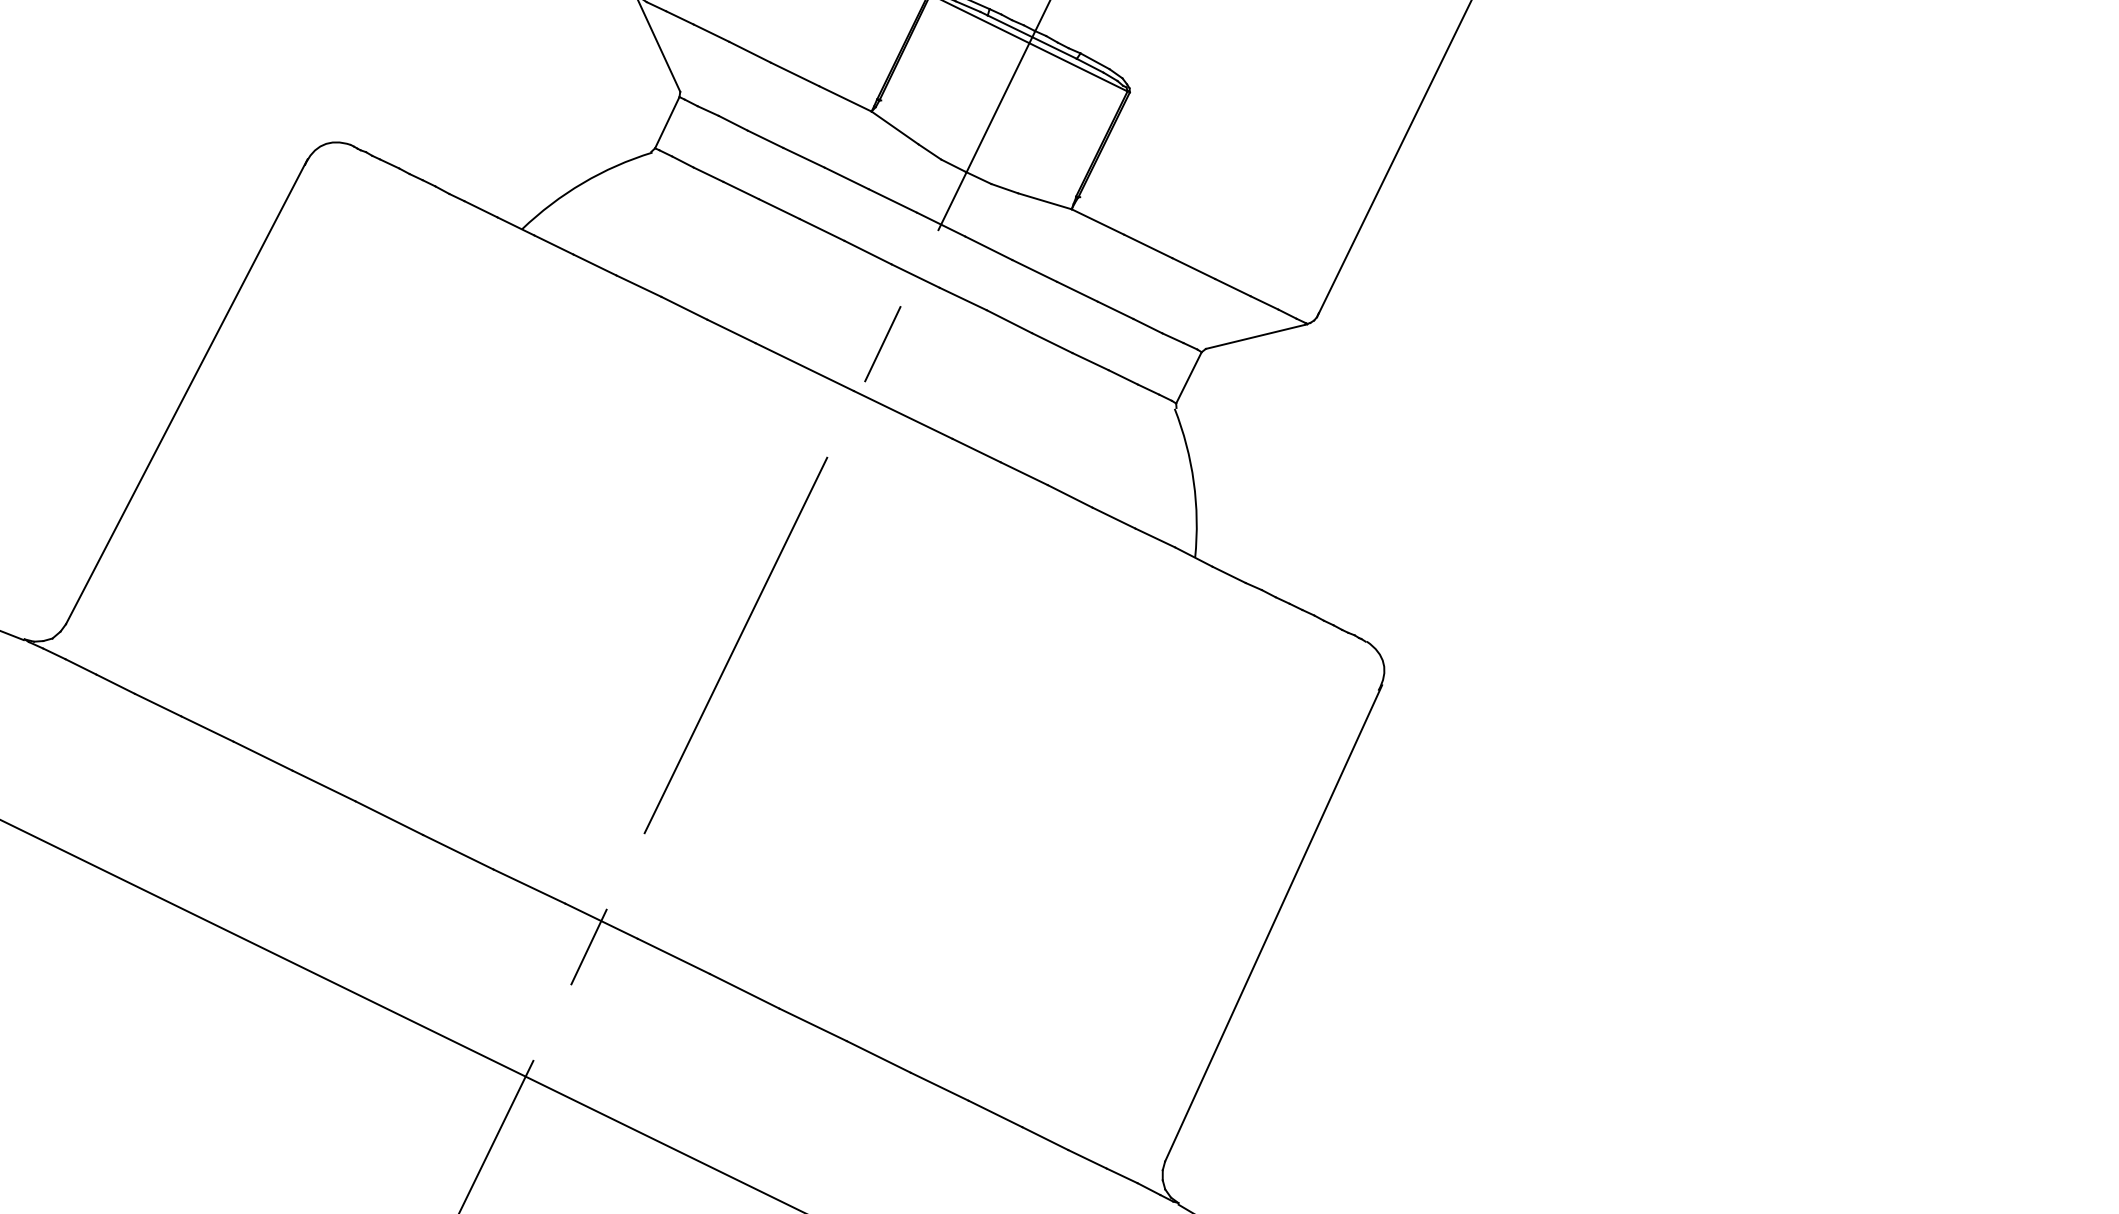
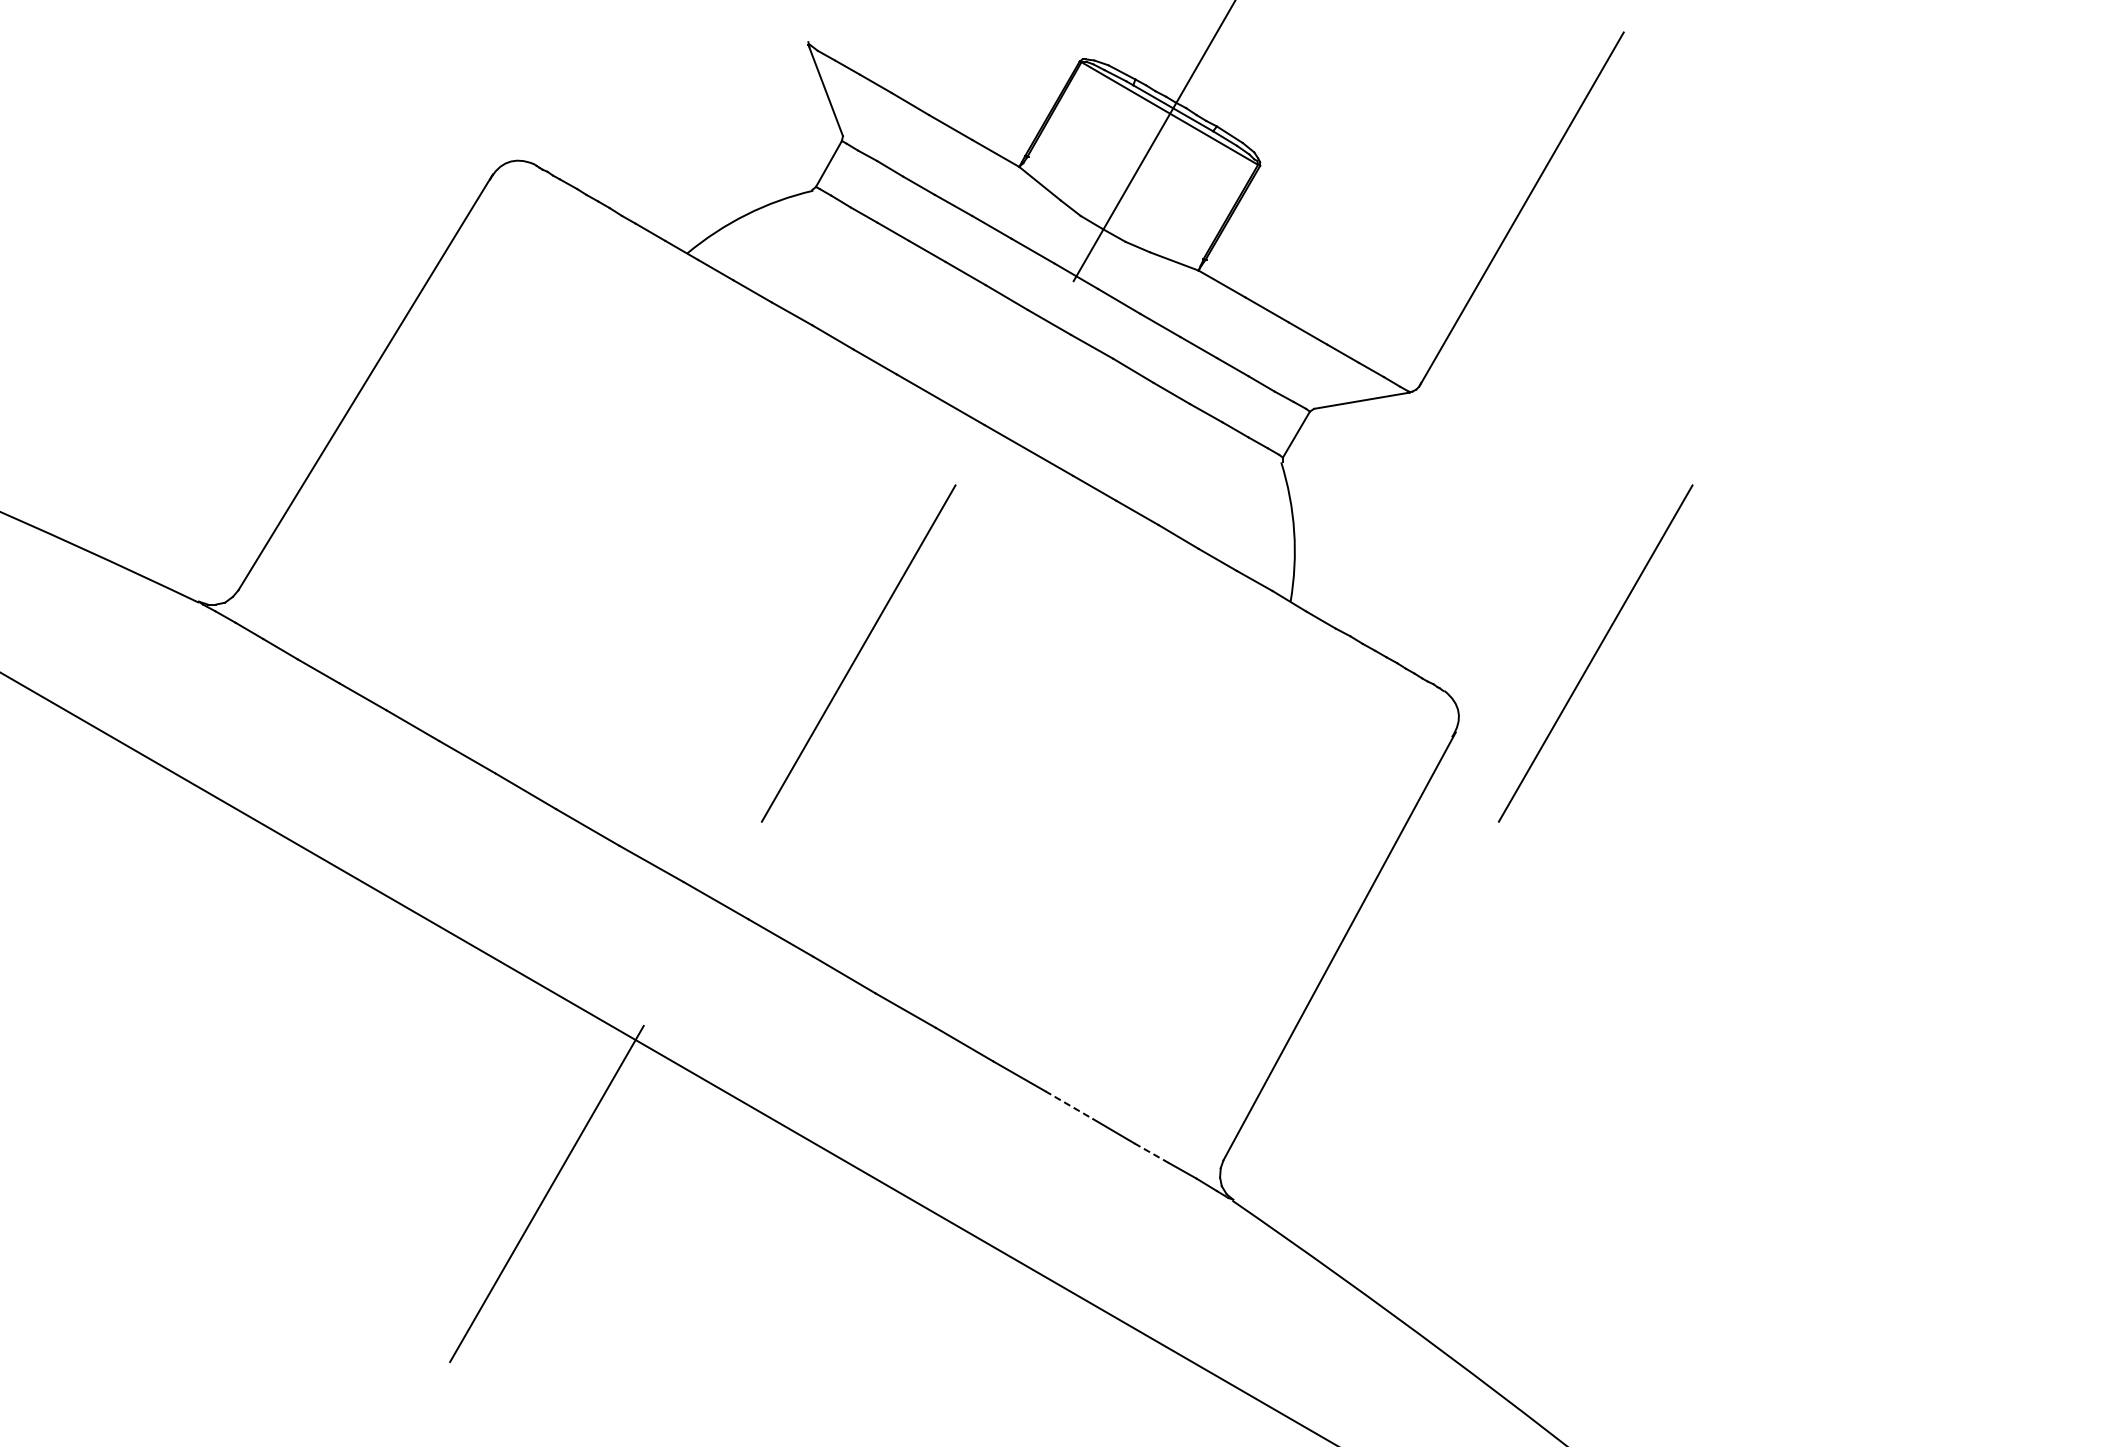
line: (882, 344) -> (1014, 383), removed
line: (1526, 590) -> (1595, 653), added
line: (588, 946) -> (702, 923), removed
line: (995, 1114) -> (1069, 1105), solid -> dashed
line: (1087, 1159) -> (1151, 1153), solid -> dashed

